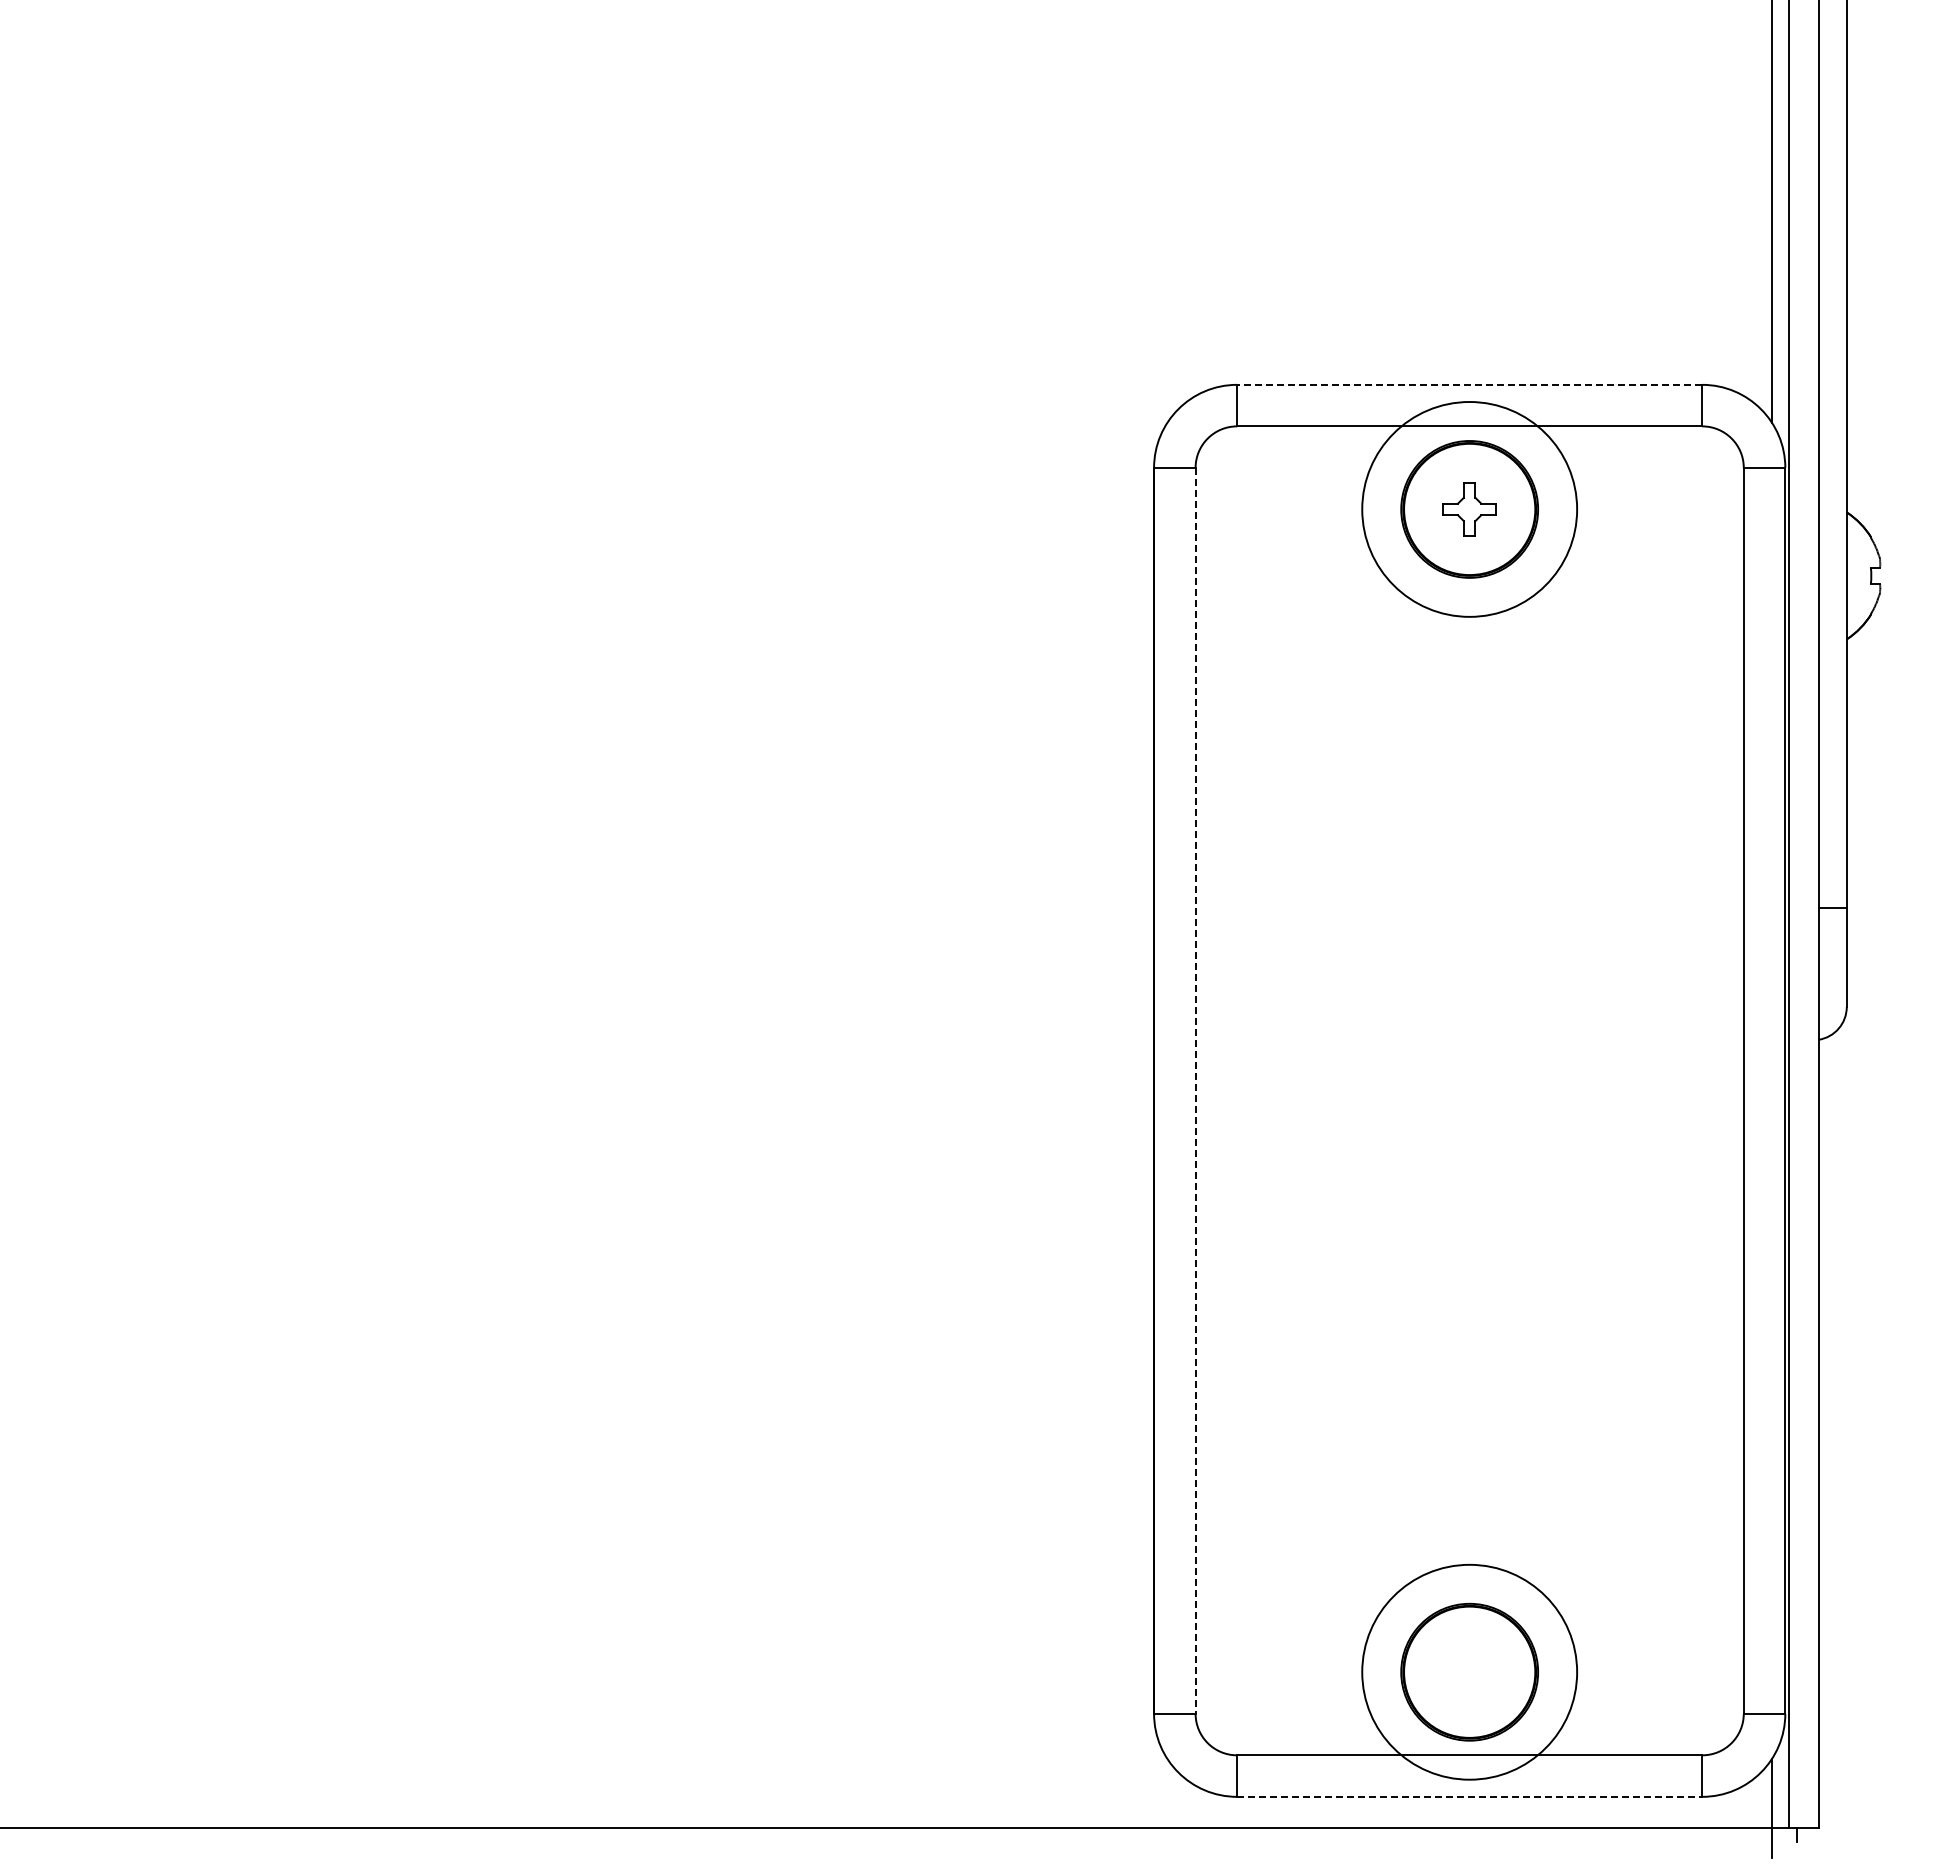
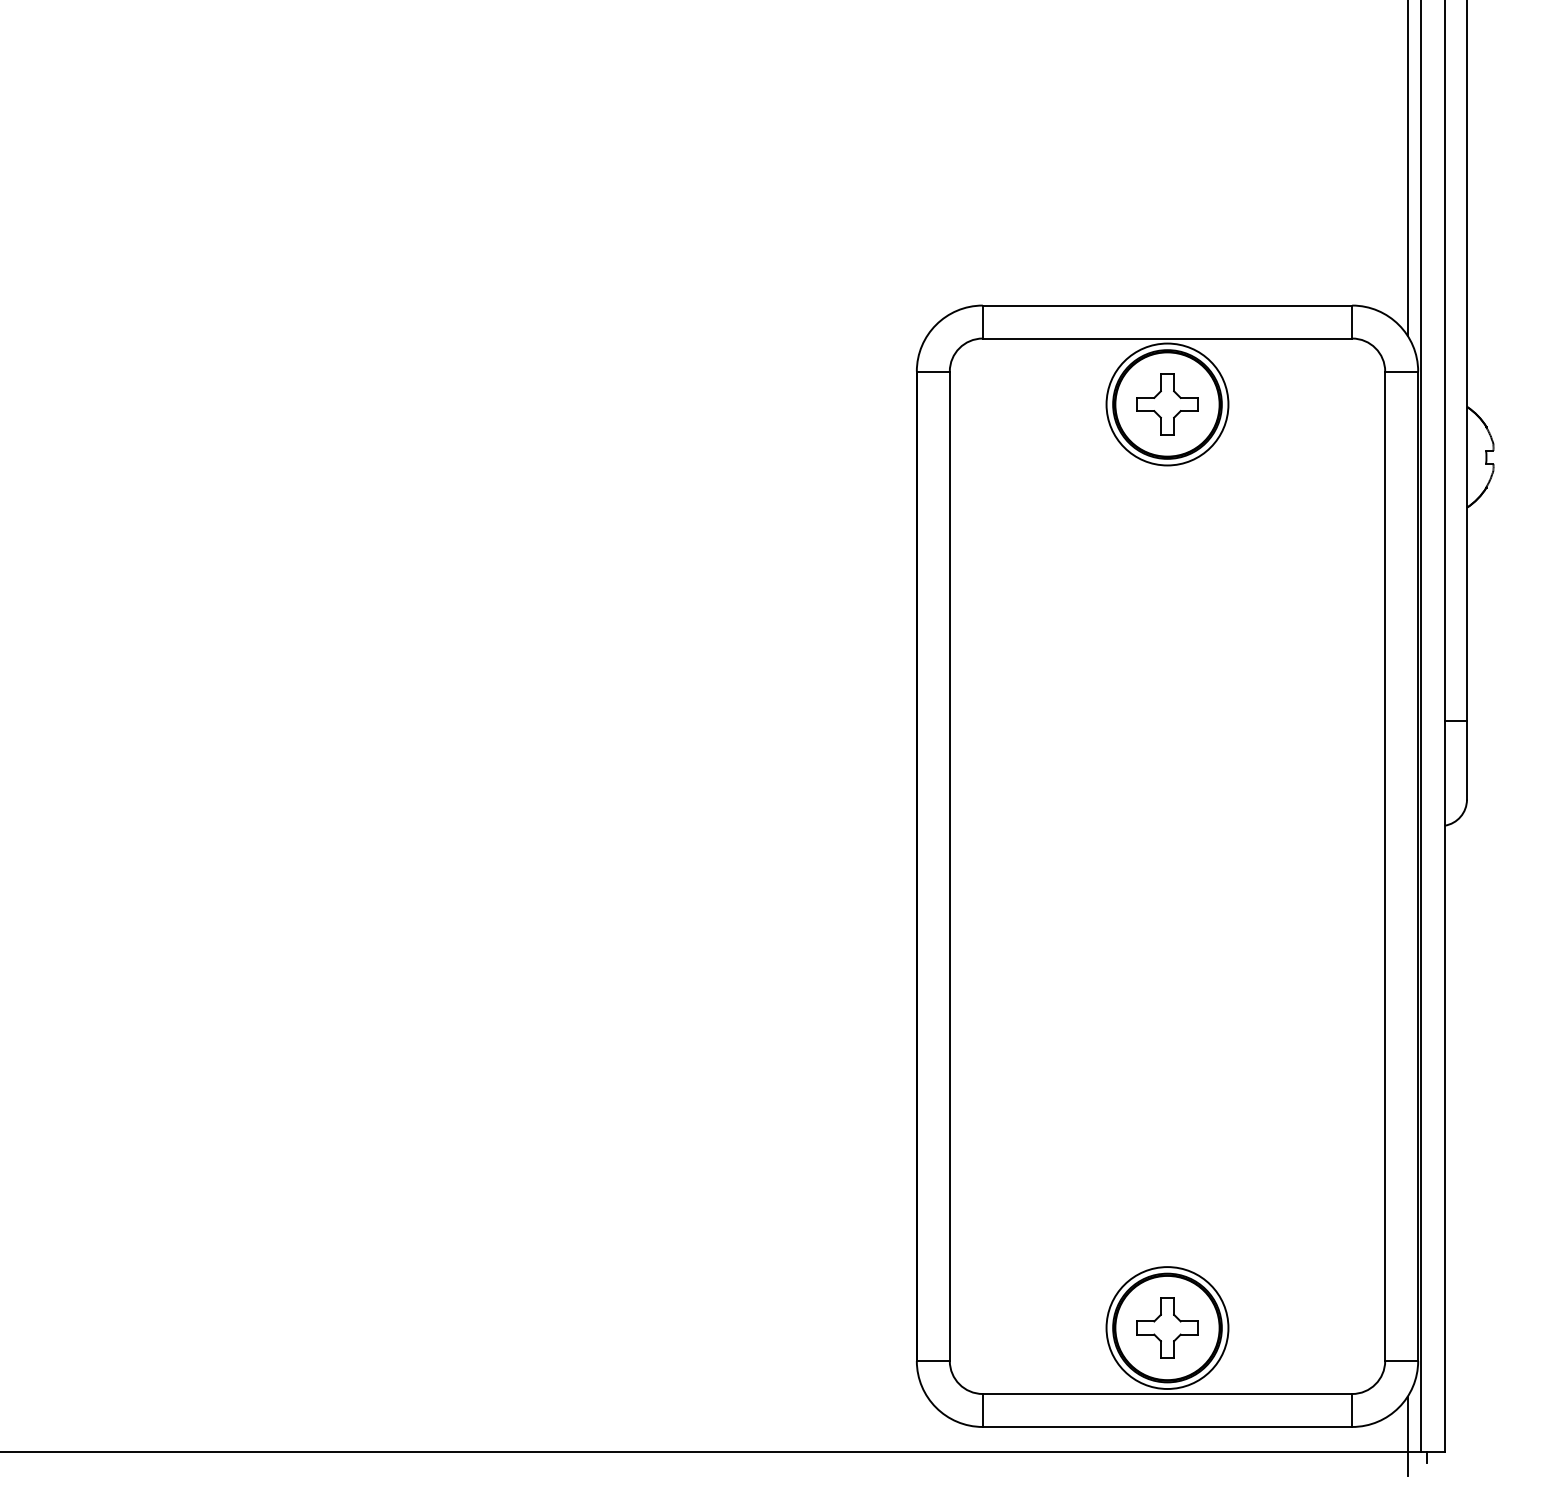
line: (1469, 384) -> (1167, 305), dashed -> solid
circle: (1469, 509) -> (1167, 404), size x0.71
part: (1469, 509) -> (1167, 404), size x1.43
line: (1195, 1090) -> (949, 865), dashed -> solid
part: (1469, 1671) -> (1167, 1327), added
circle: (1469, 1672) -> (1167, 1328), size x0.71
line: (1469, 1796) -> (1167, 1426), dashed -> solid

